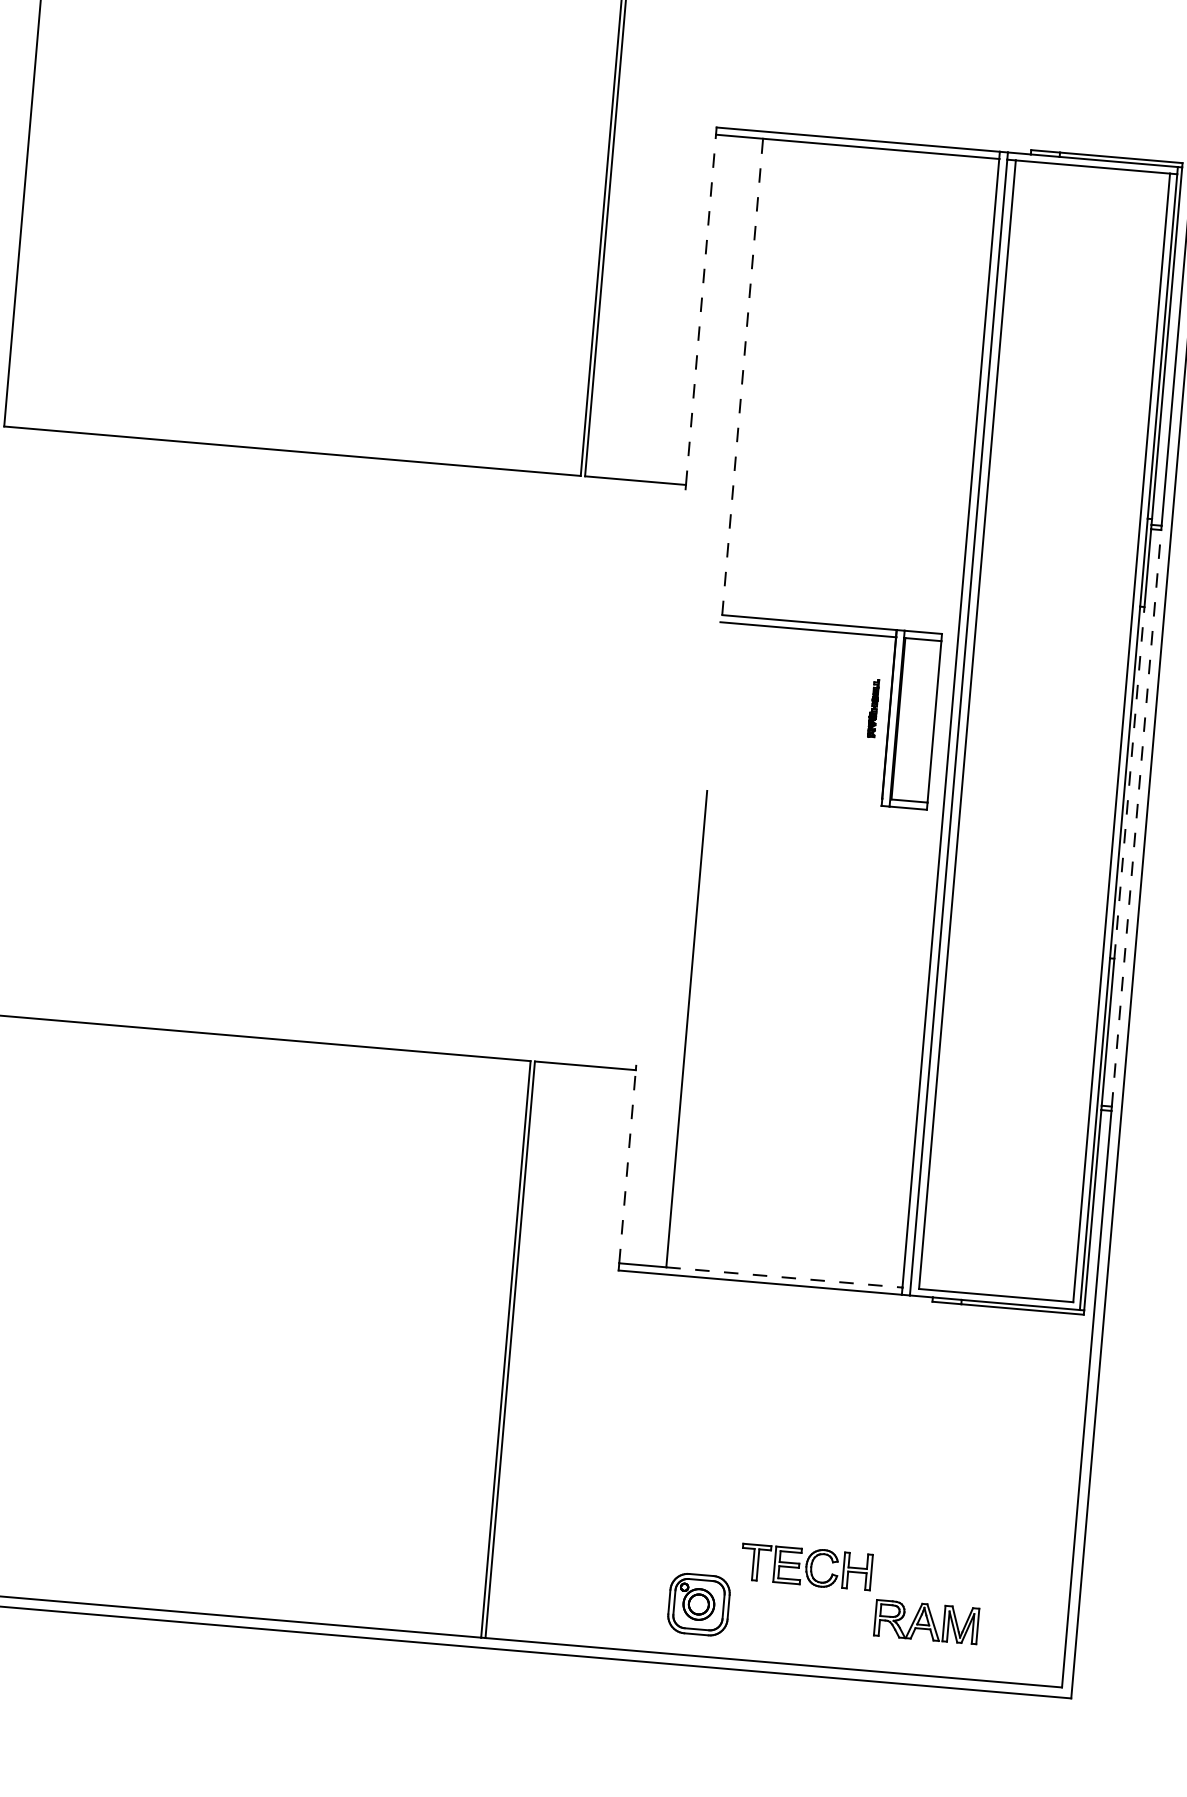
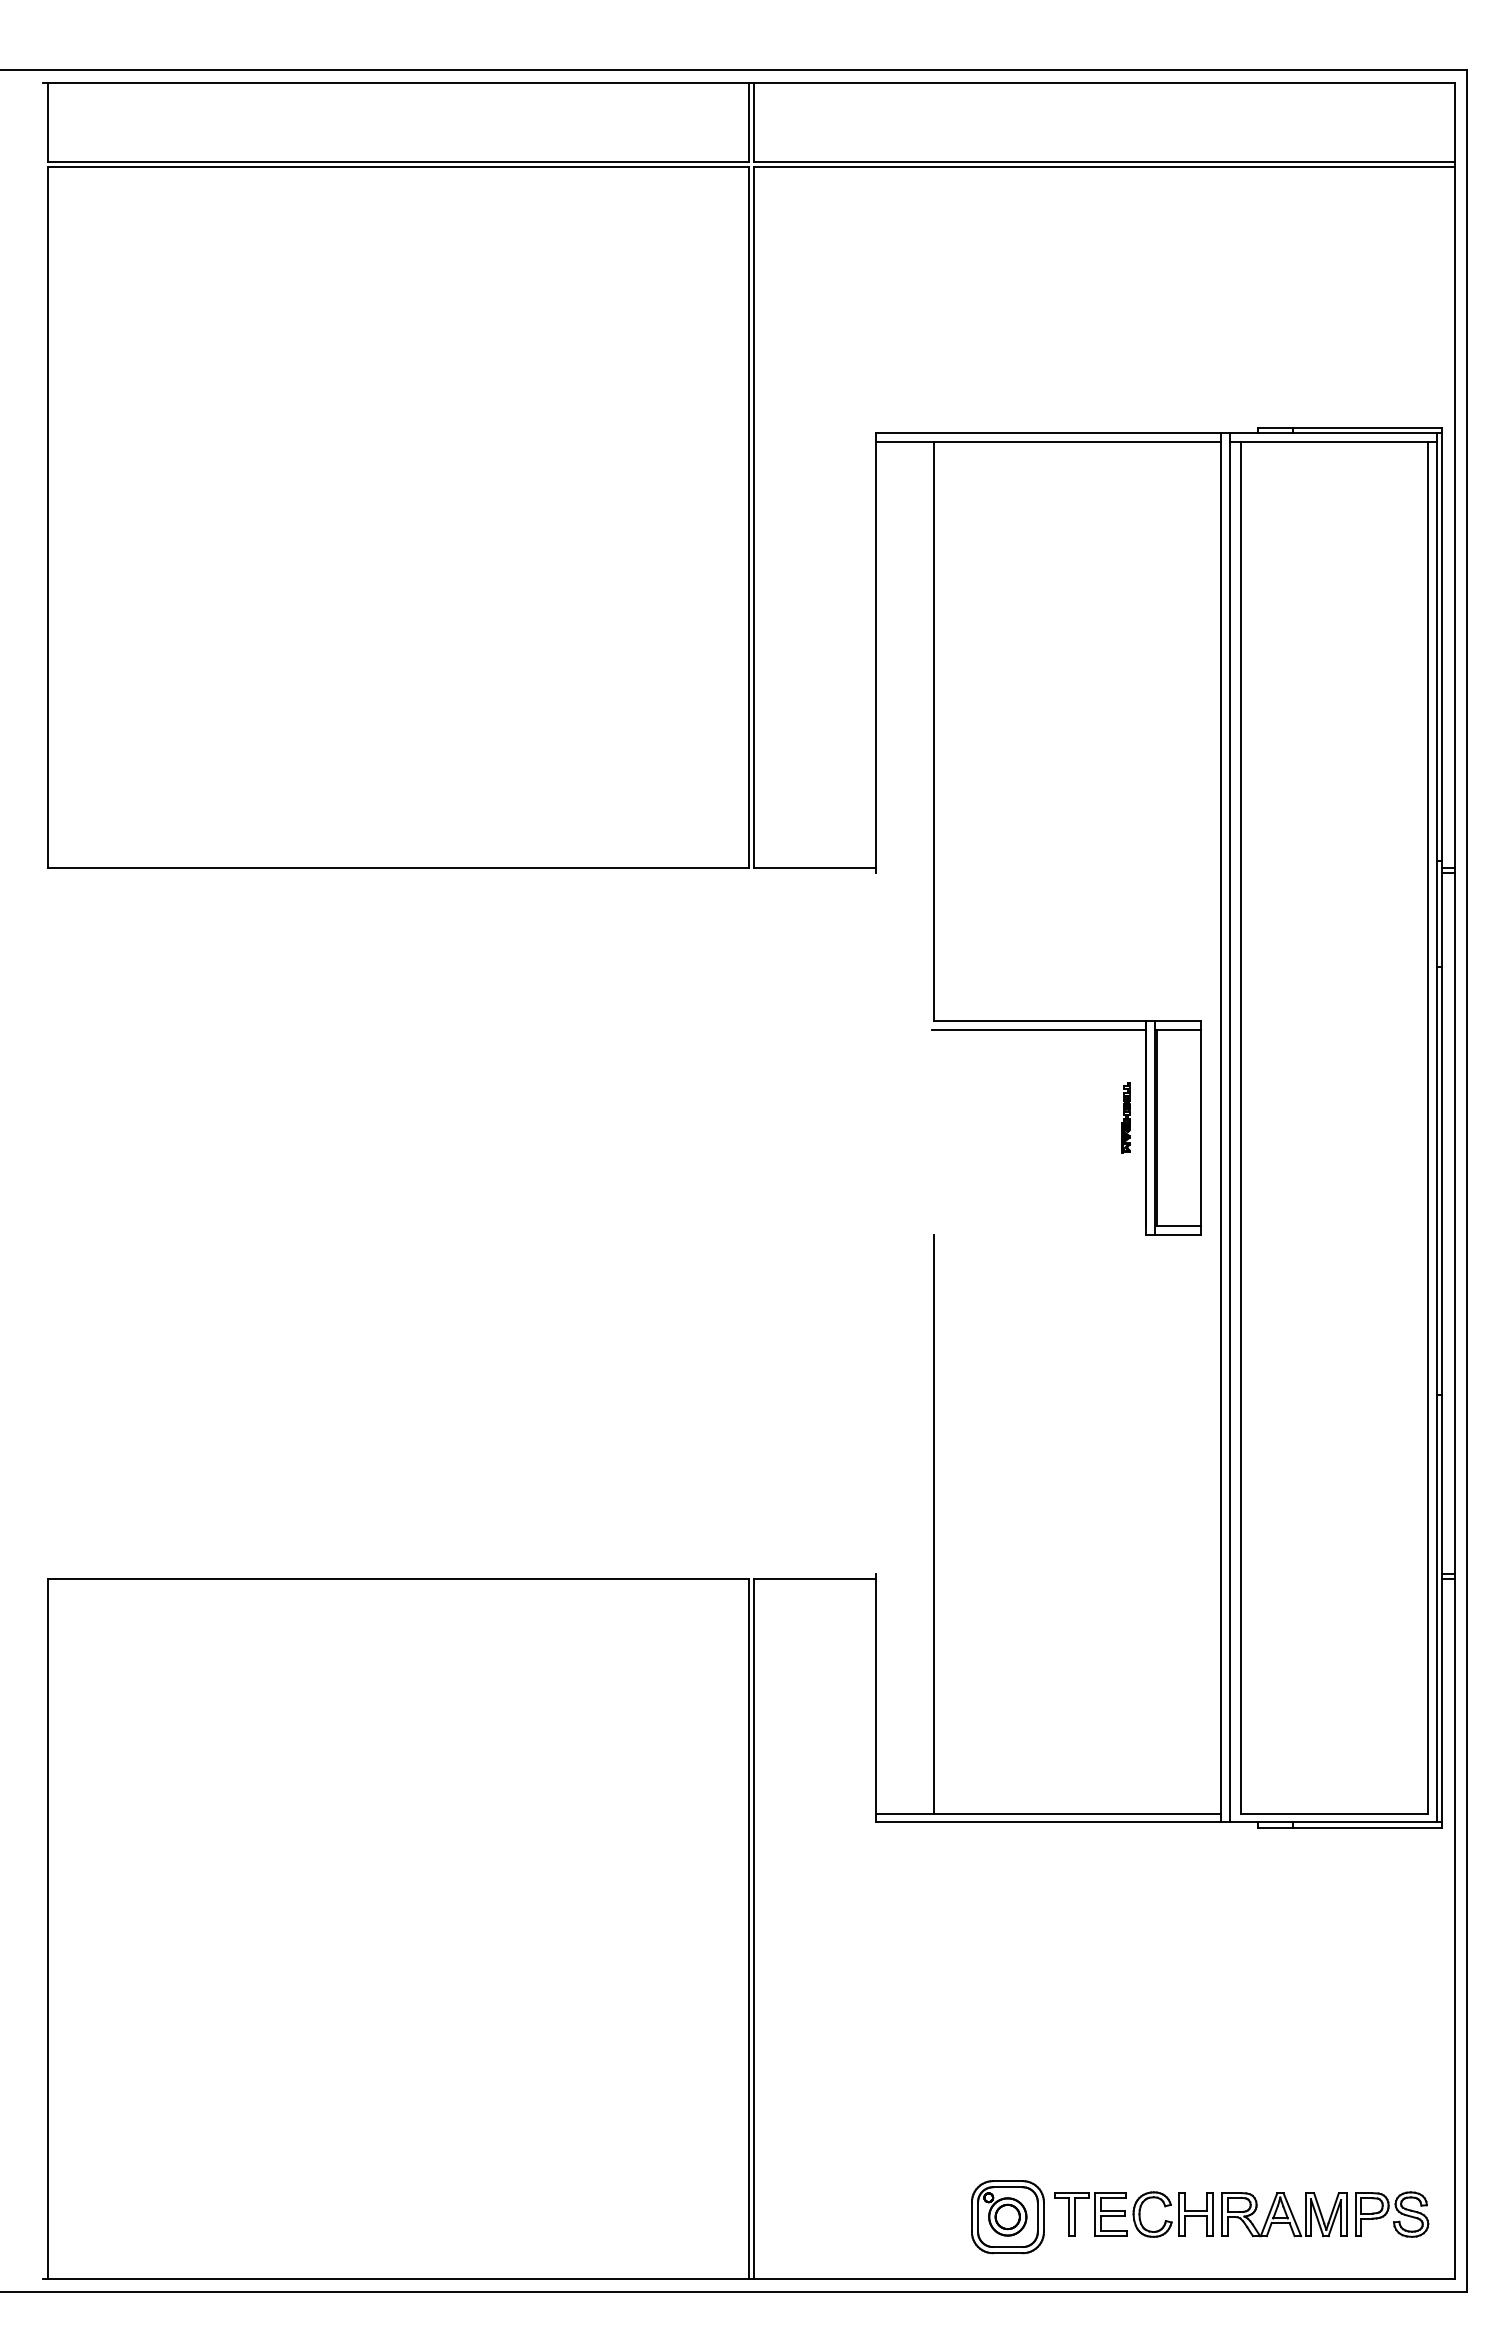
line: (701, 309) -> (876, 654), dashed -> solid
line: (742, 376) -> (933, 730), dashed -> solid
line: (1129, 783) -> (1442, 1181), dashed -> solid
line: (1136, 817) -> (1454, 1222), dashed -> solid
line: (627, 1166) -> (876, 1695), dashed -> solid
line: (784, 1277) -> (1077, 1813), dashed -> solid
part: (806, 1566) -> (1133, 2214), moved
part: (1015, 1629) -> (1392, 2214), added

